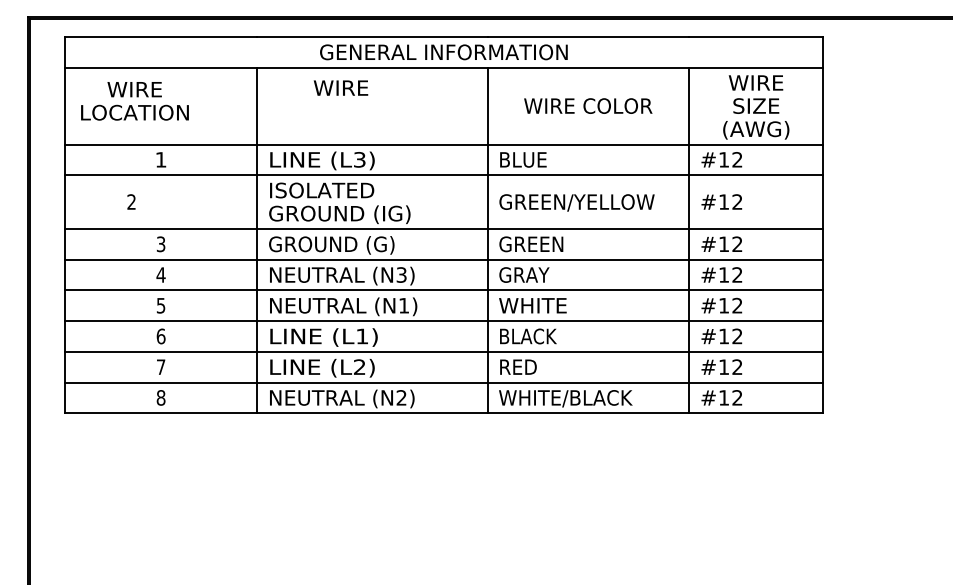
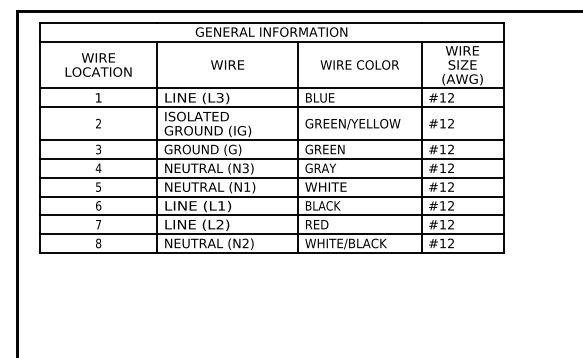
text: (340, 87) -> (227, 64), moved
text: (134, 100) -> (98, 64), moved
text: (131, 201) -> (98, 123), moved

